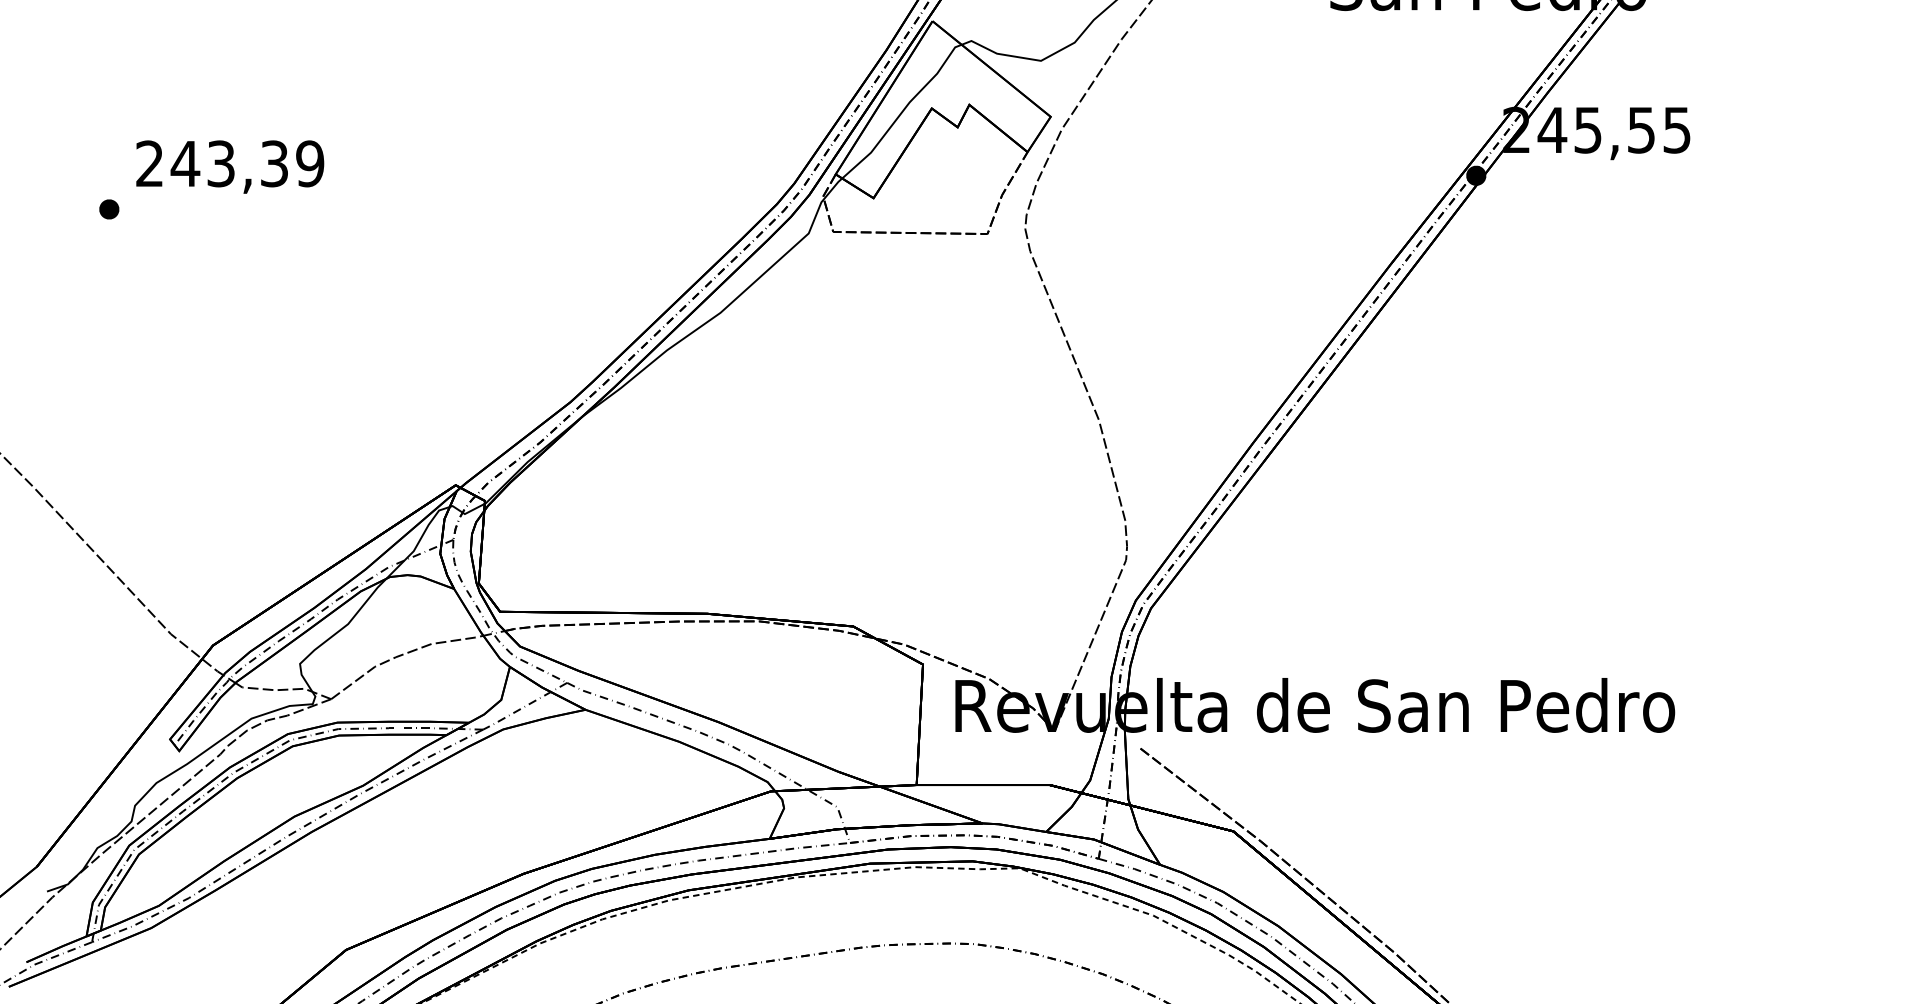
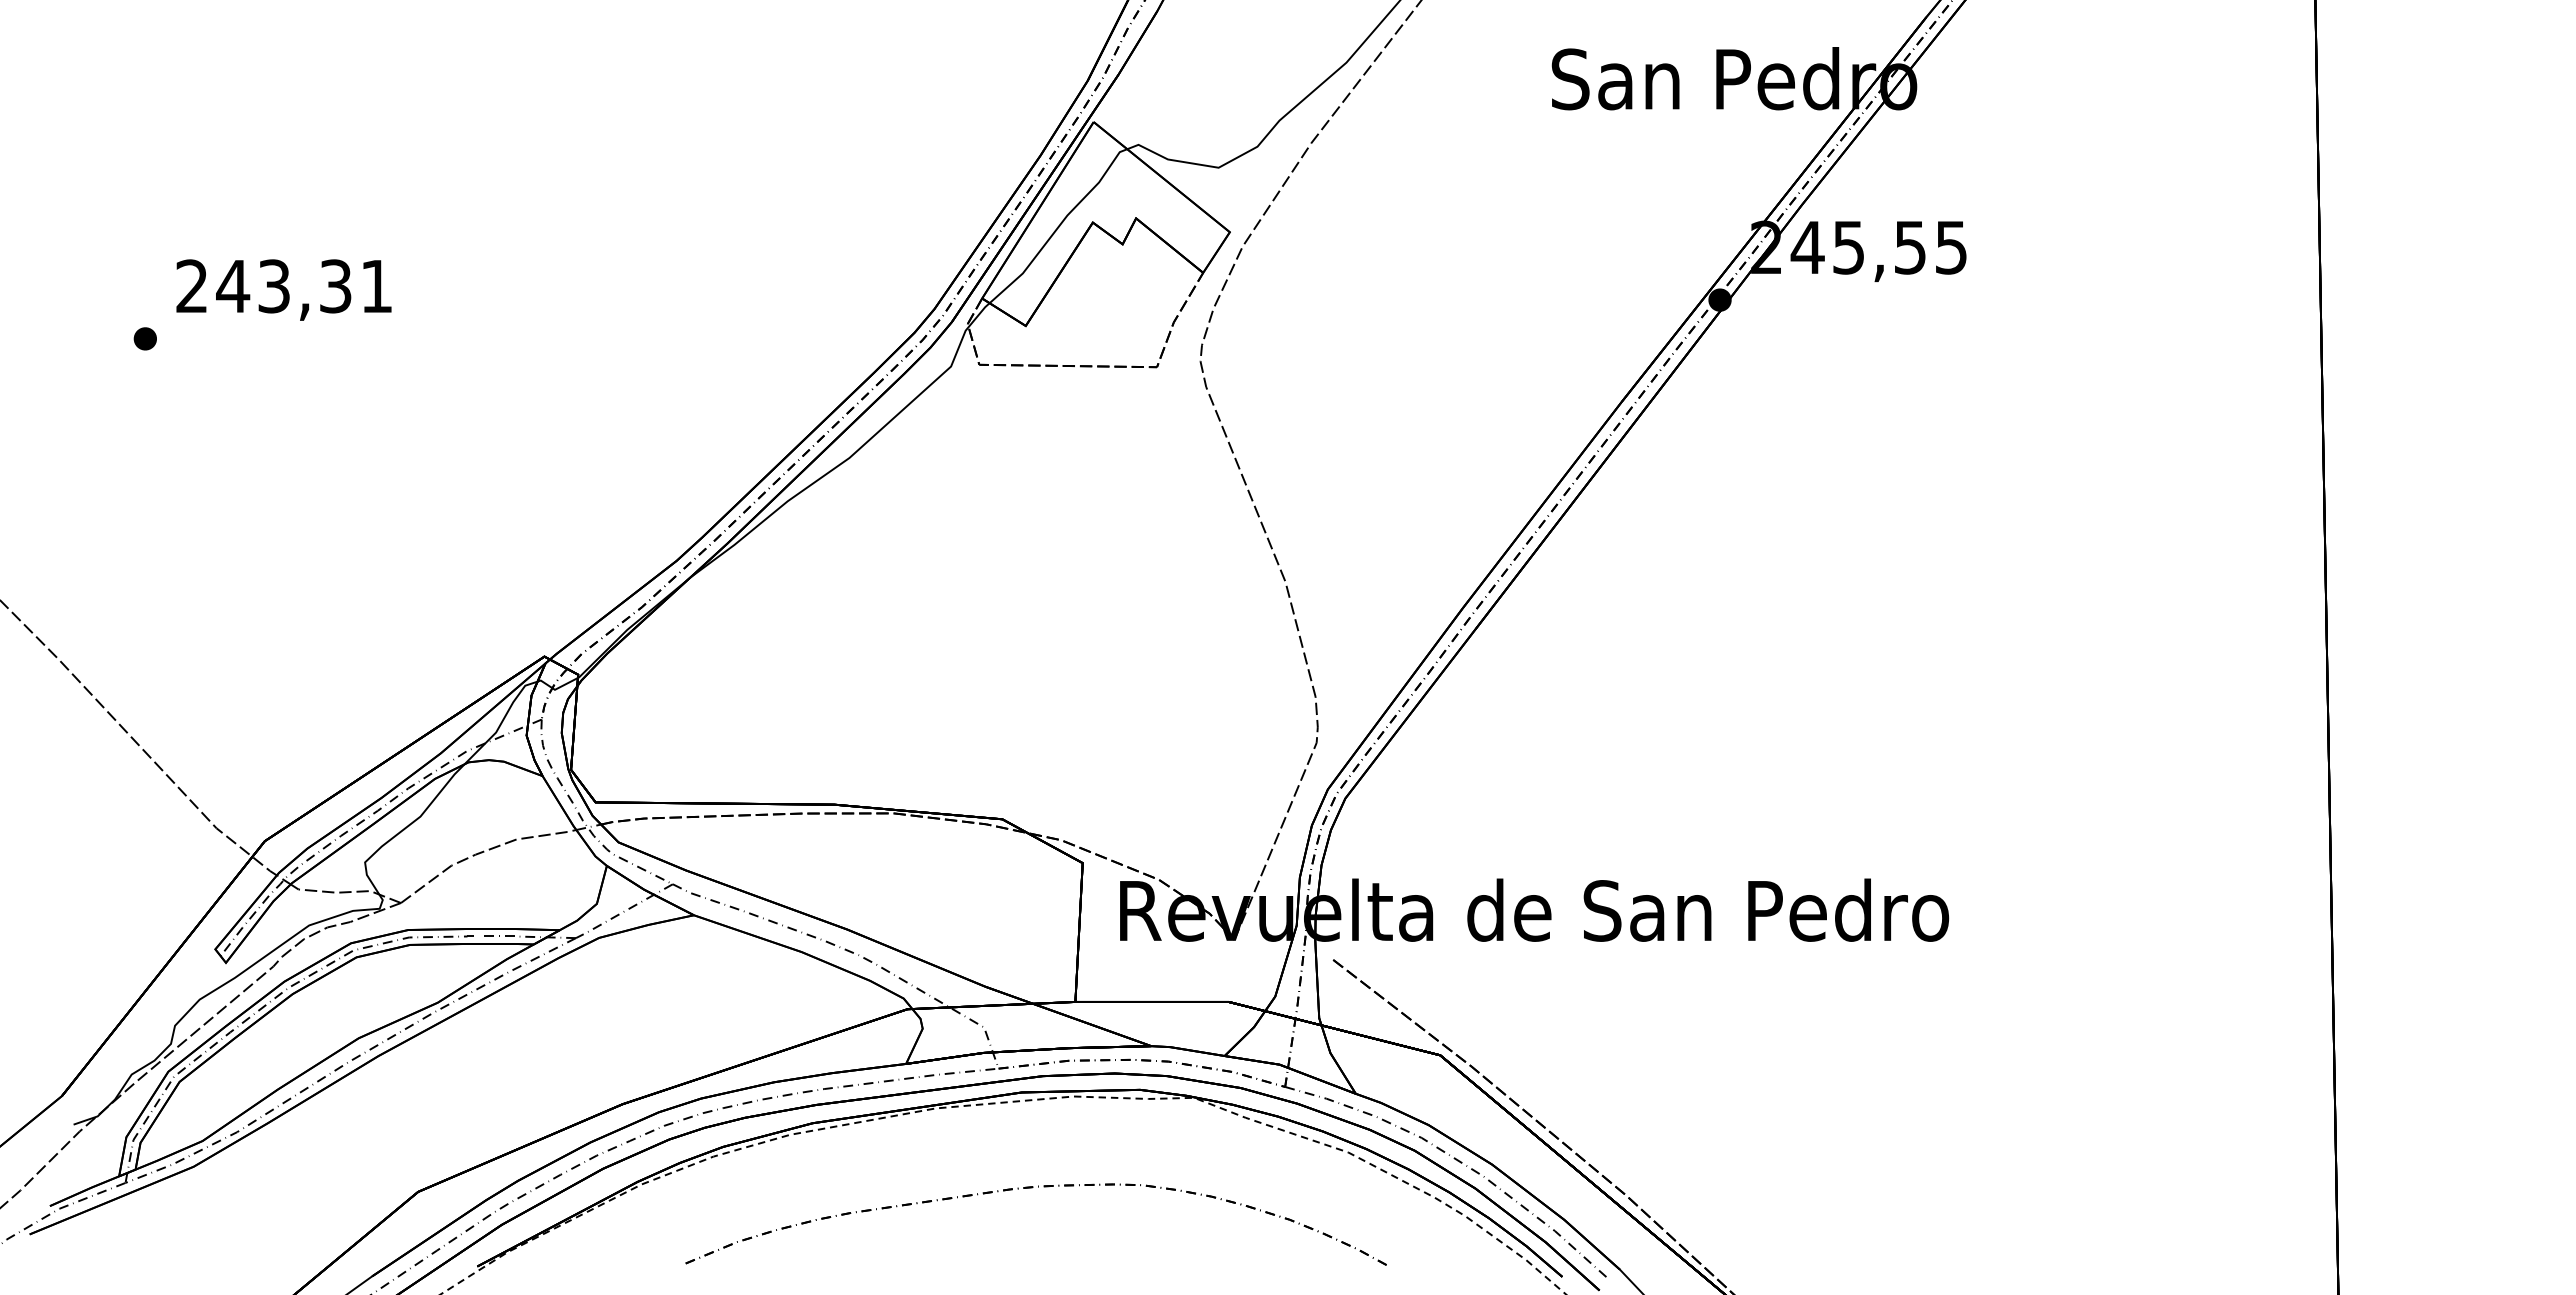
text: (309, 163) -> (376, 286), 243,39 -> 243,31

